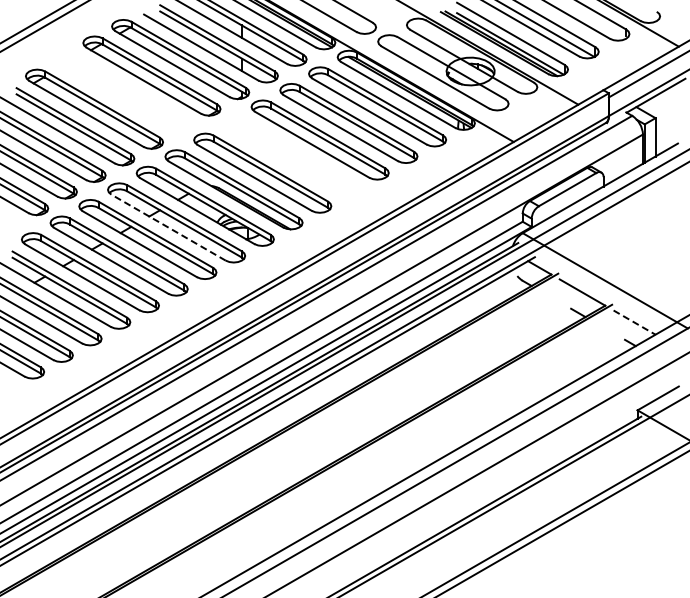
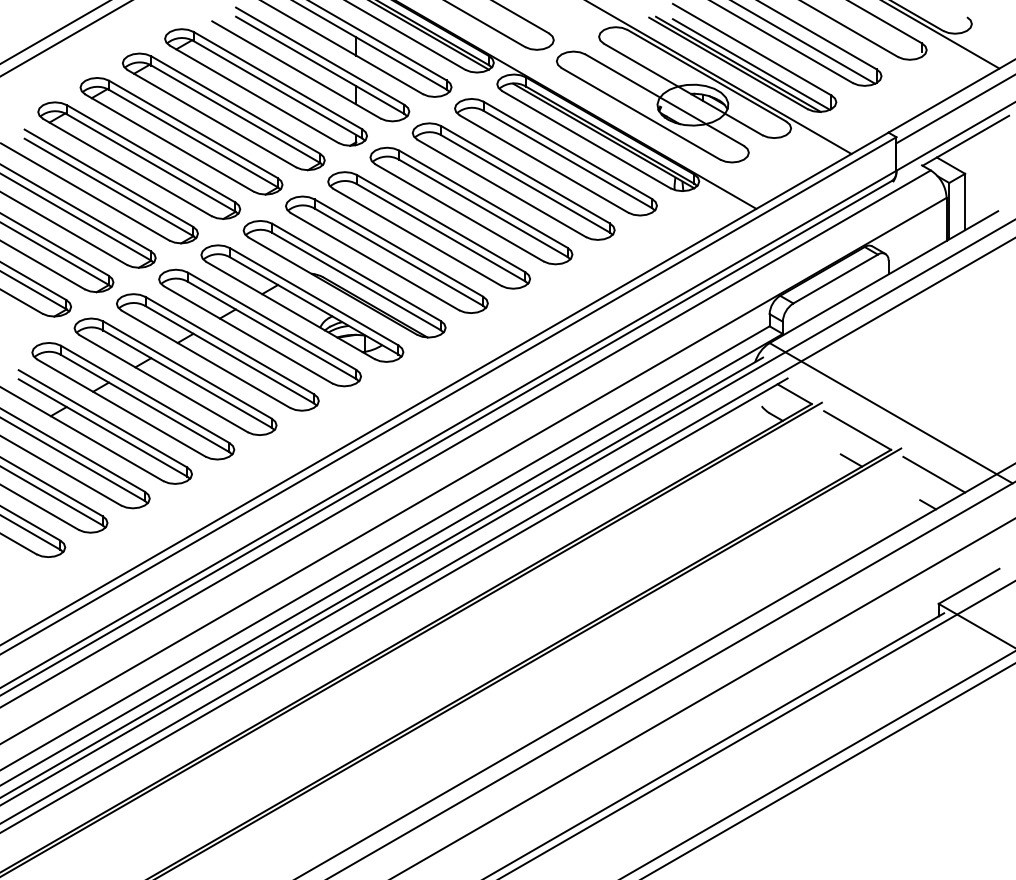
part: (122, 92) -> (180, 136), added
part: (291, 156) -> (429, 230), added
line: (168, 227) -> (248, 334), dashed -> solid
line: (635, 322) -> (935, 474), dashed -> solid

